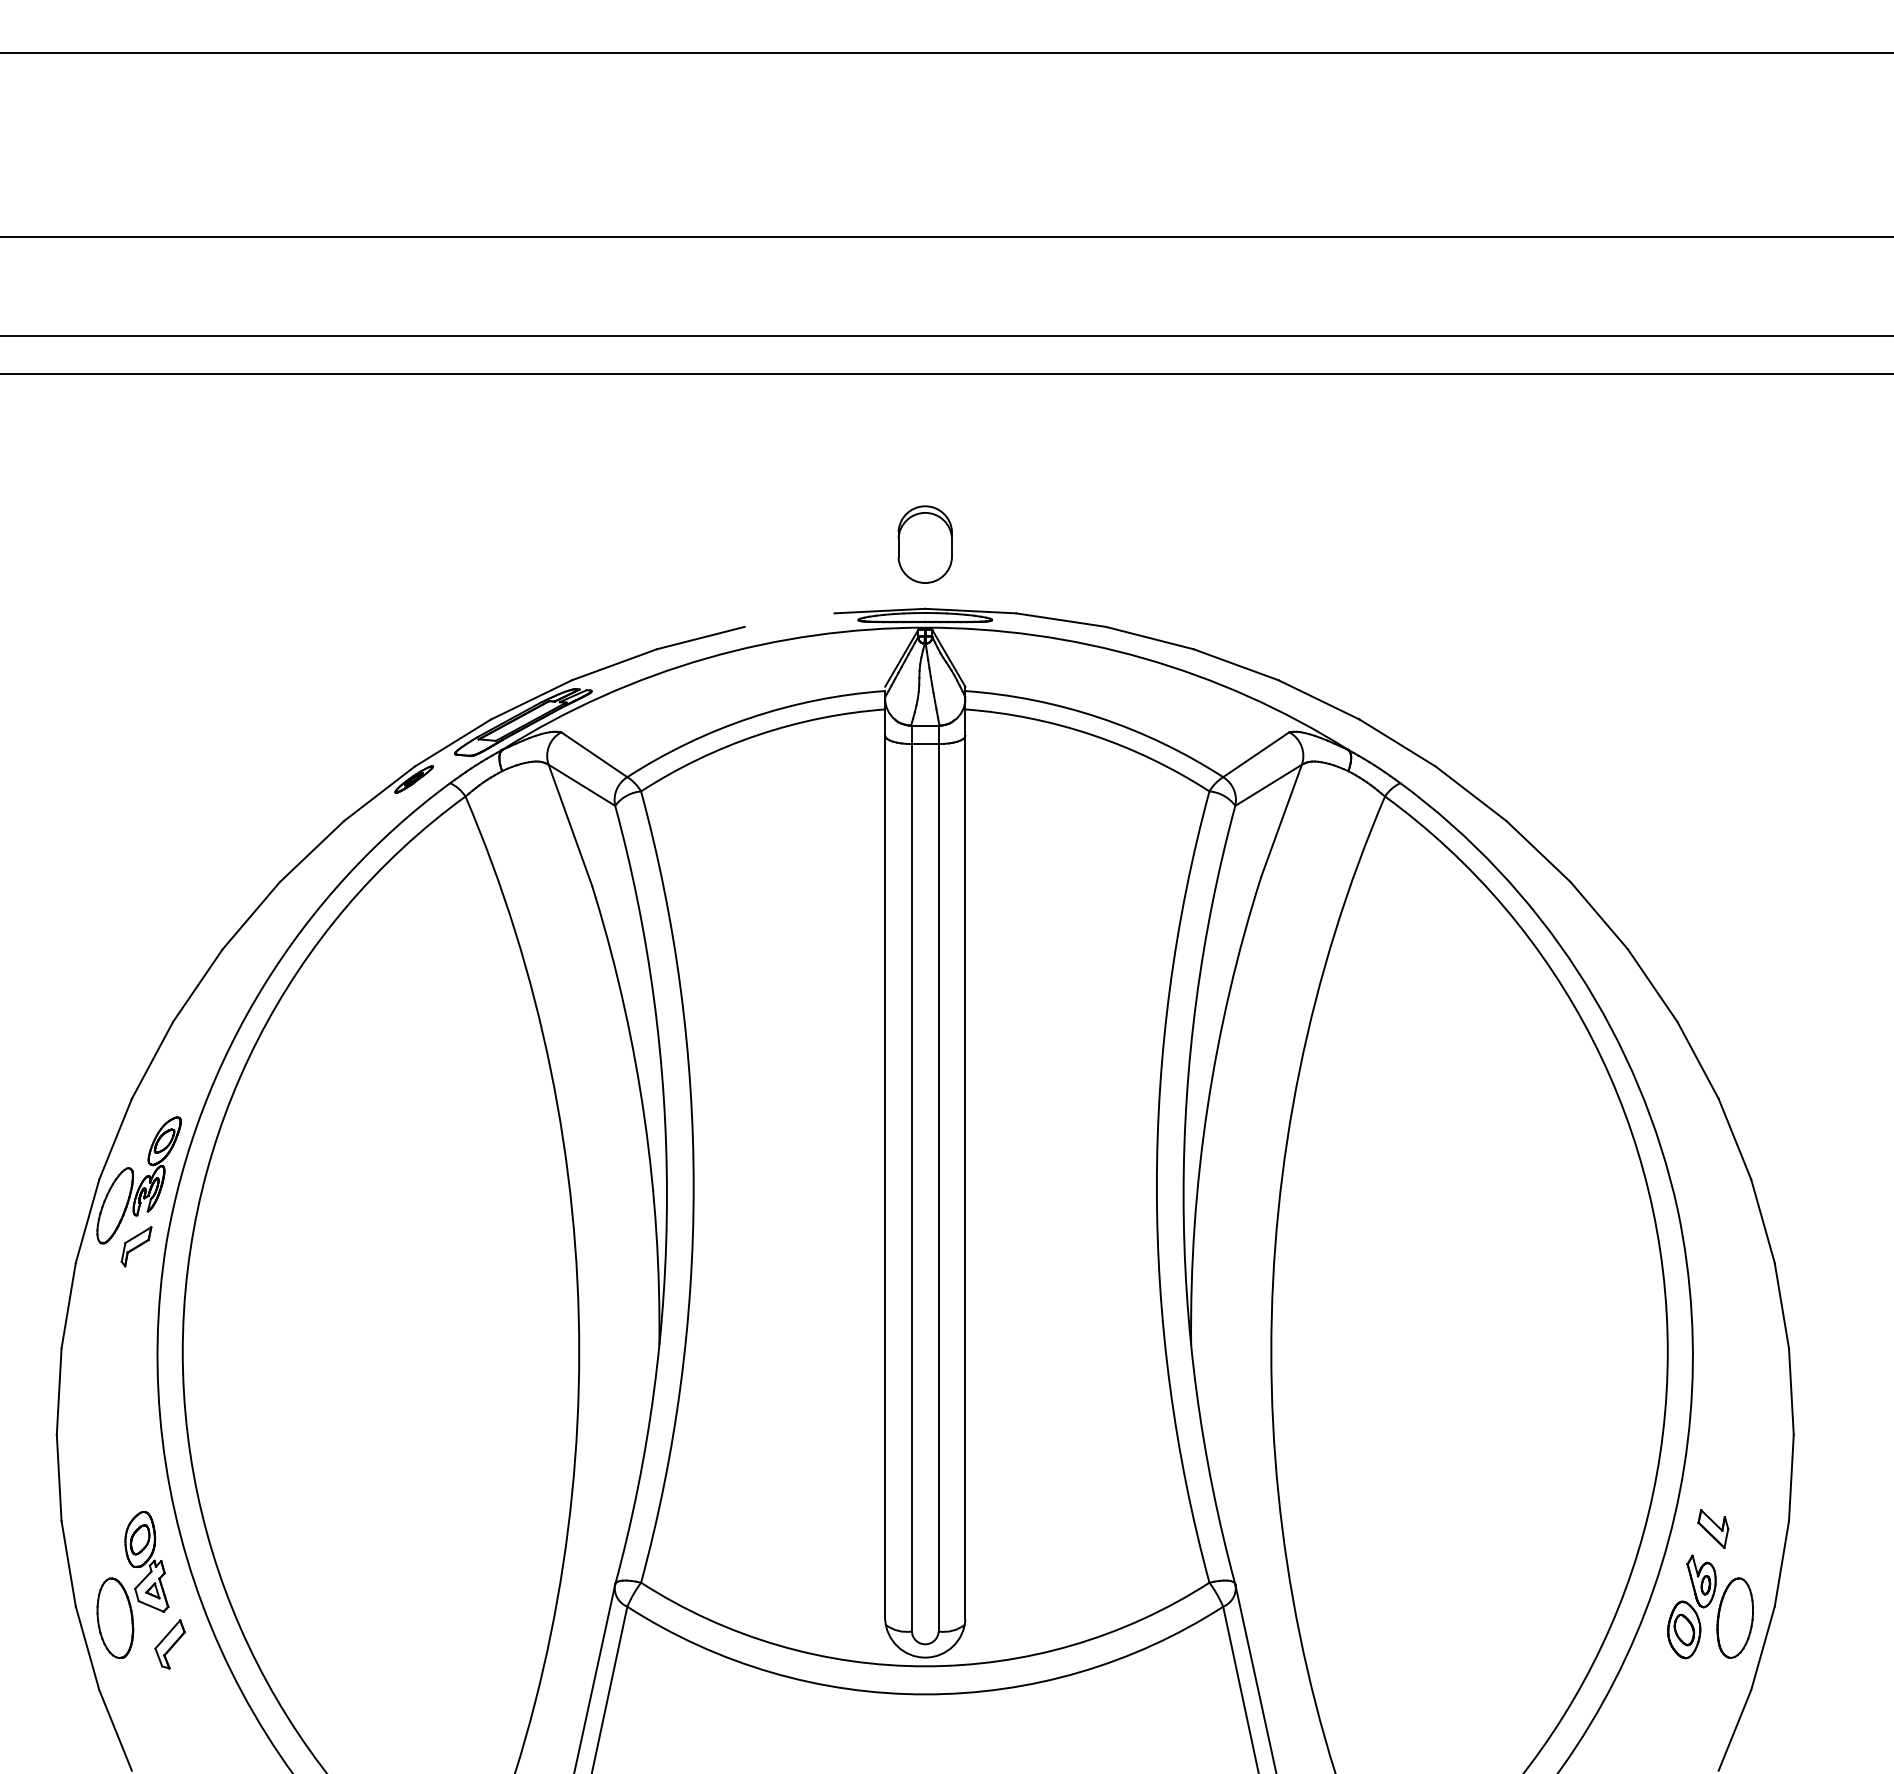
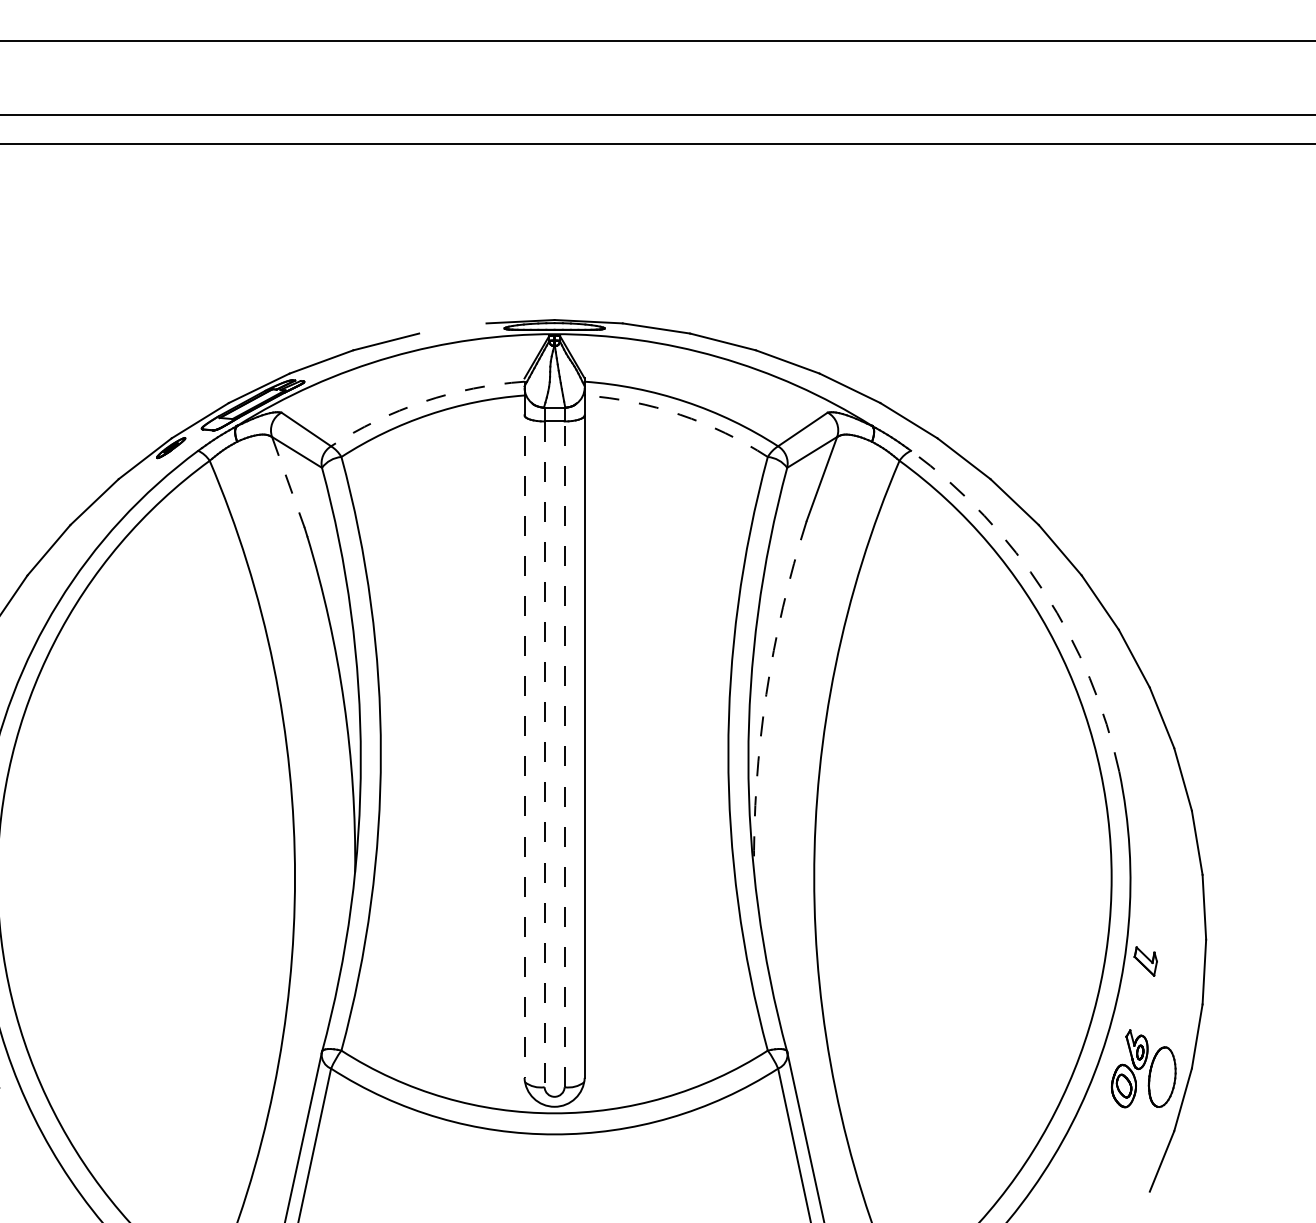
part: (924, 544) -> (554, 271), removed
arc: (750, 717) -> (423, 401), solid -> dashed
arc: (1092, 735) -> (680, 415), solid -> dashed
line: (570, 825) -> (288, 482), solid -> dashed
arc: (1578, 971) -> (1044, 592), solid -> dashed
arc: (1207, 1108) -> (766, 694), solid -> dashed
line: (885, 1164) -> (524, 736), solid -> dashed
line: (911, 1187) -> (544, 754), solid -> dashed
line: (938, 1187) -> (564, 754), solid -> dashed
part: (1713, 1528) -> (1145, 961), moved

